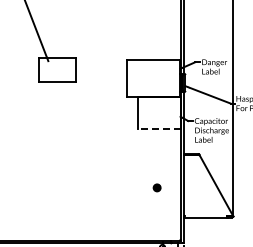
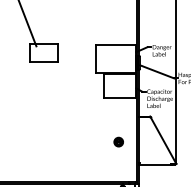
line: (158, 128) -> (119, 97), dashed -> solid
part: (156, 187) -> (118, 141), size x1.67

